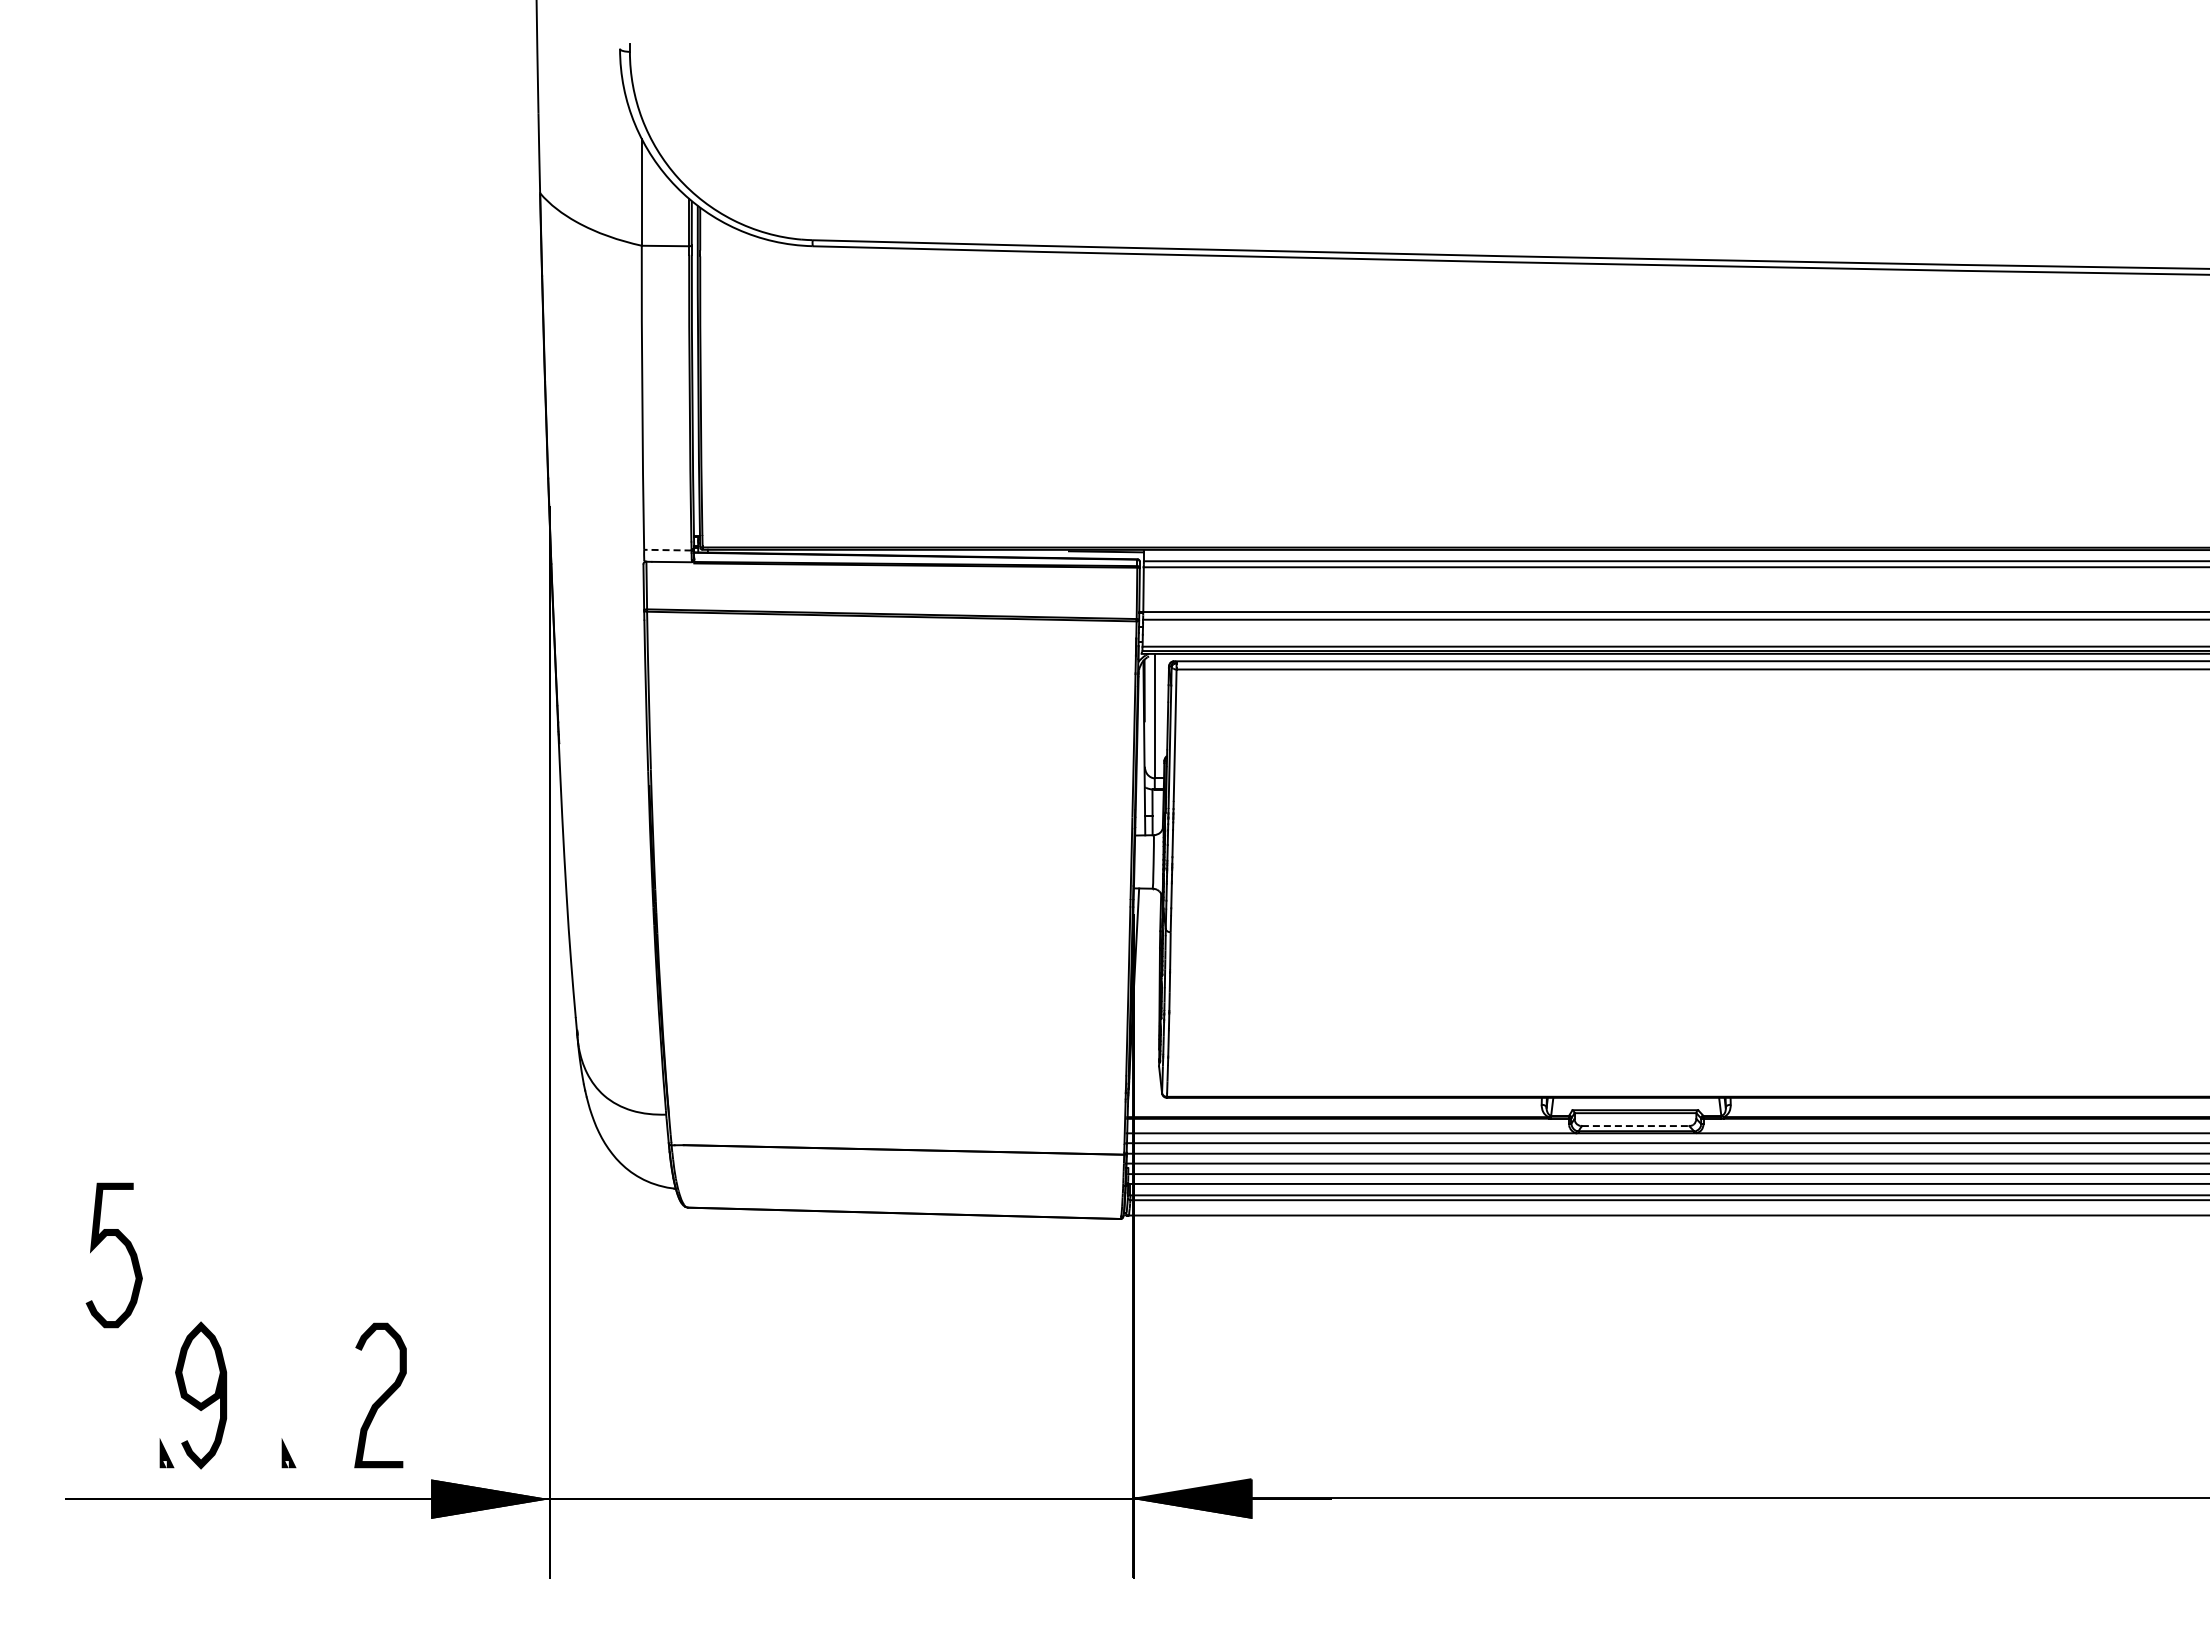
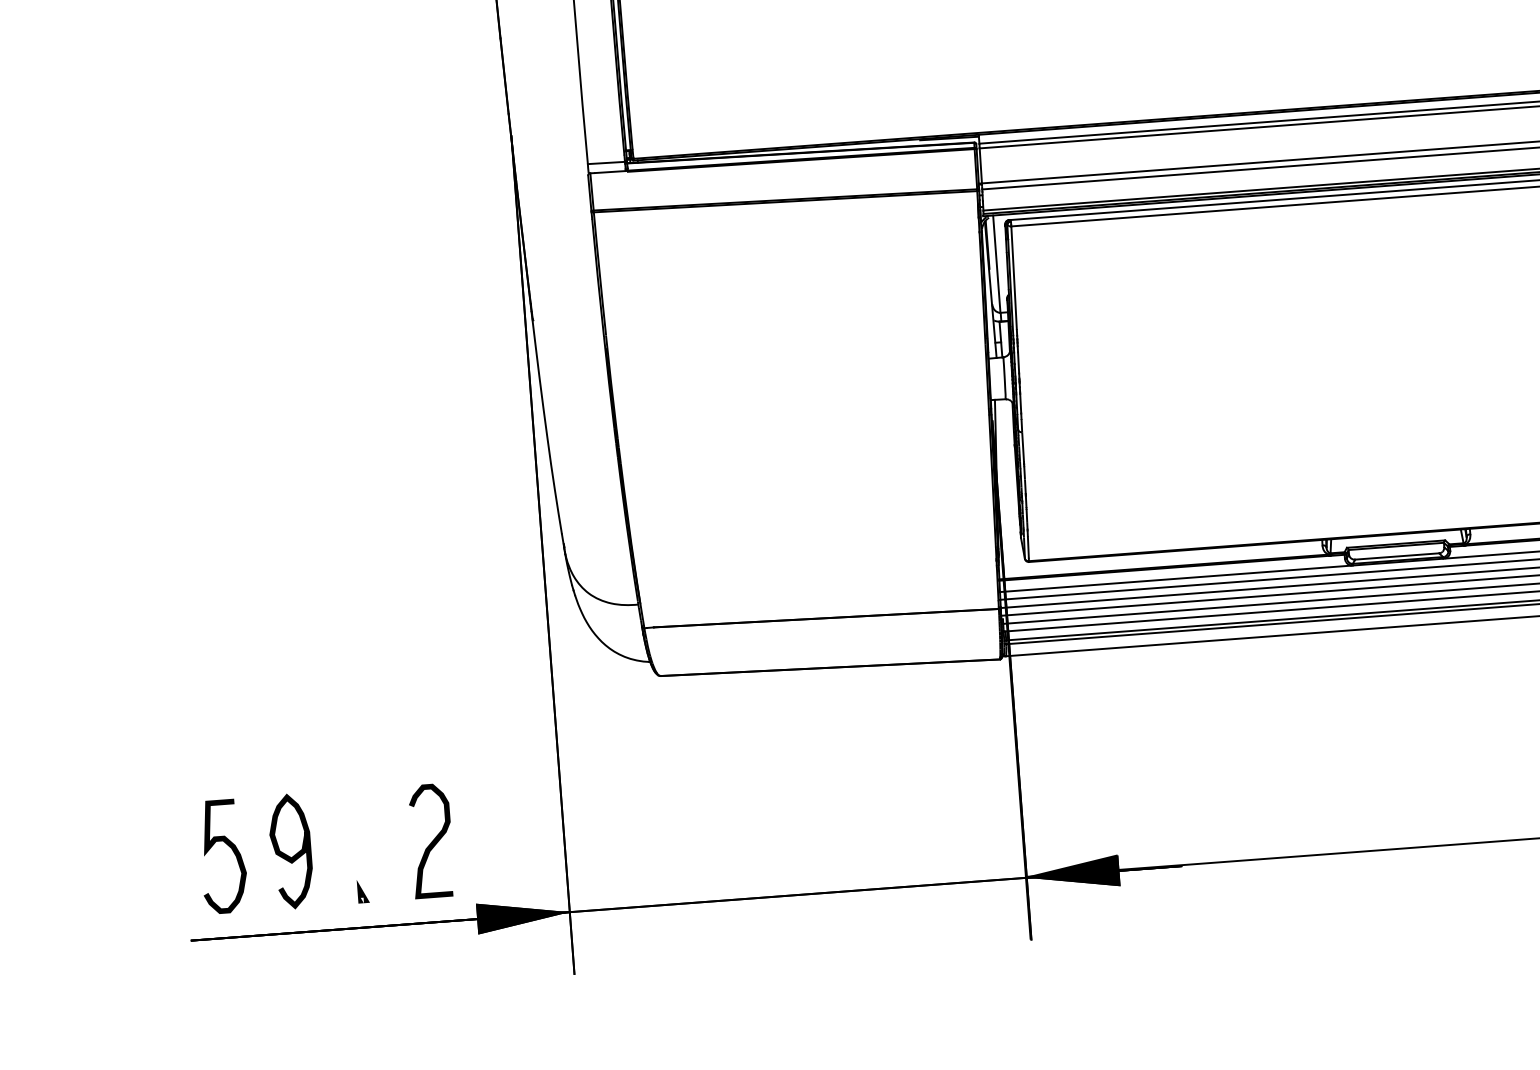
line: (667, 550) -> (606, 163), dashed -> solid
line: (1635, 1126) -> (1397, 556), dashed -> solid
curve: (126, 1249) -> (232, 851), moved
part: (166, 1453) -> (267, 898), removed

